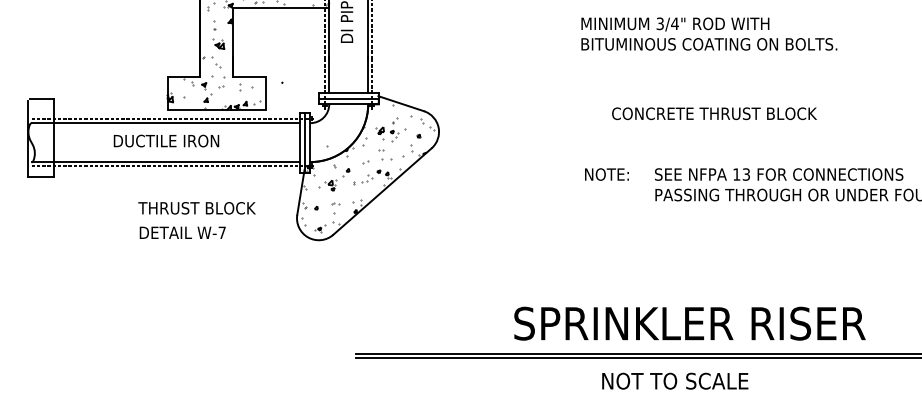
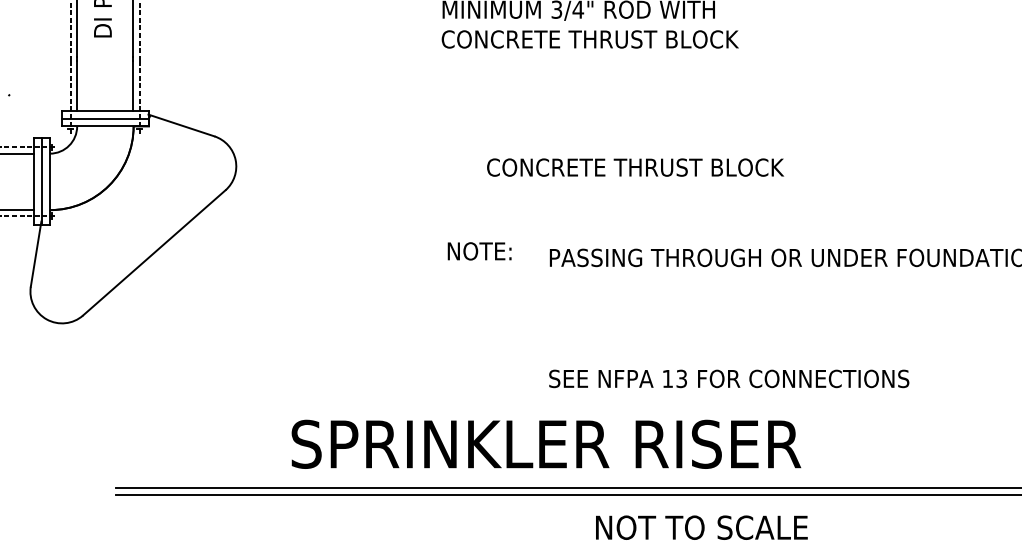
text: (708, 44) -> (626, 39), BITUMINOUS COATING ON BOLTS. -> CONCRETE THRUST BLOCK
text: (714, 113) -> (635, 167), moved
hatch: (368, 168) -> (134, 219), removed
text: (606, 174) -> (478, 251), moved
text: (779, 174) -> (729, 378), moved
text: (689, 323) -> (545, 444), moved
text: (675, 380) -> (702, 526), moved

